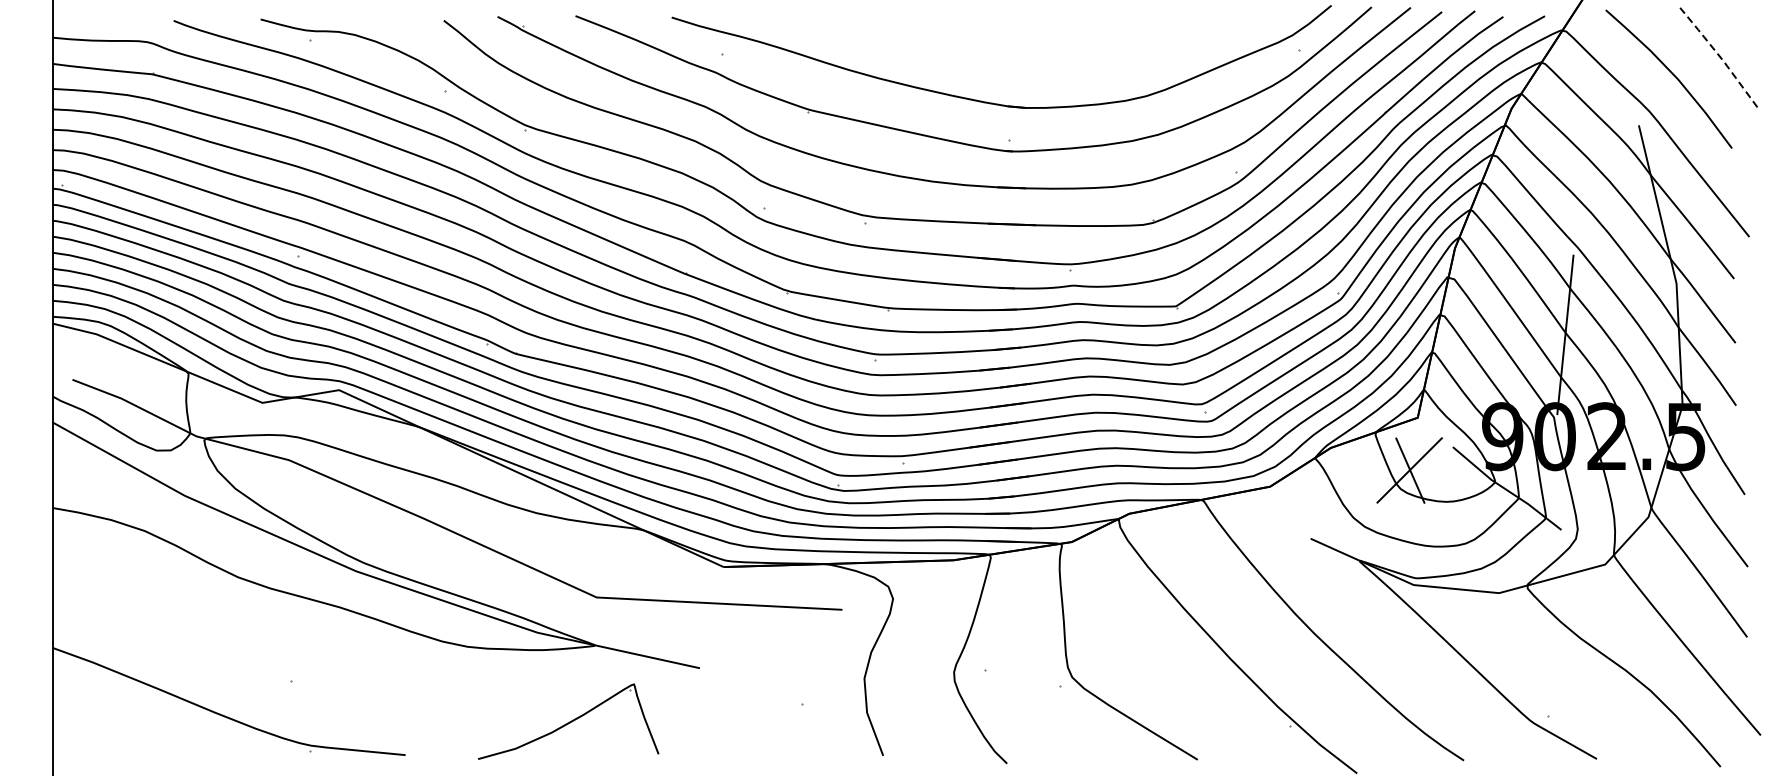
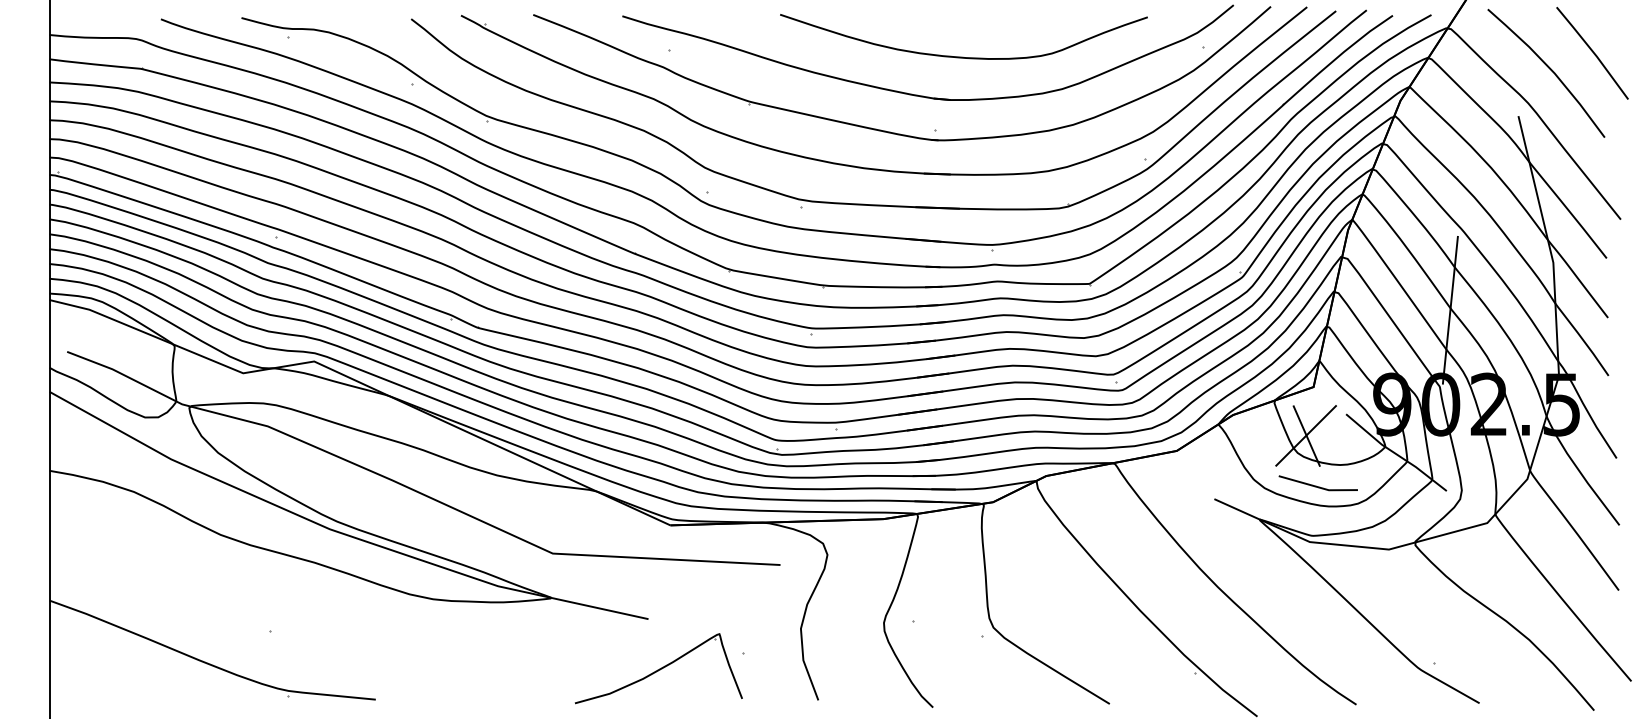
line: (1719, 56) -> (1593, 52), dashed -> solid
curve: (1039, 60) -> (963, 56), added
line: (1420, 523) -> (1316, 485), added
part: (568, 721) -> (658, 668), moved

